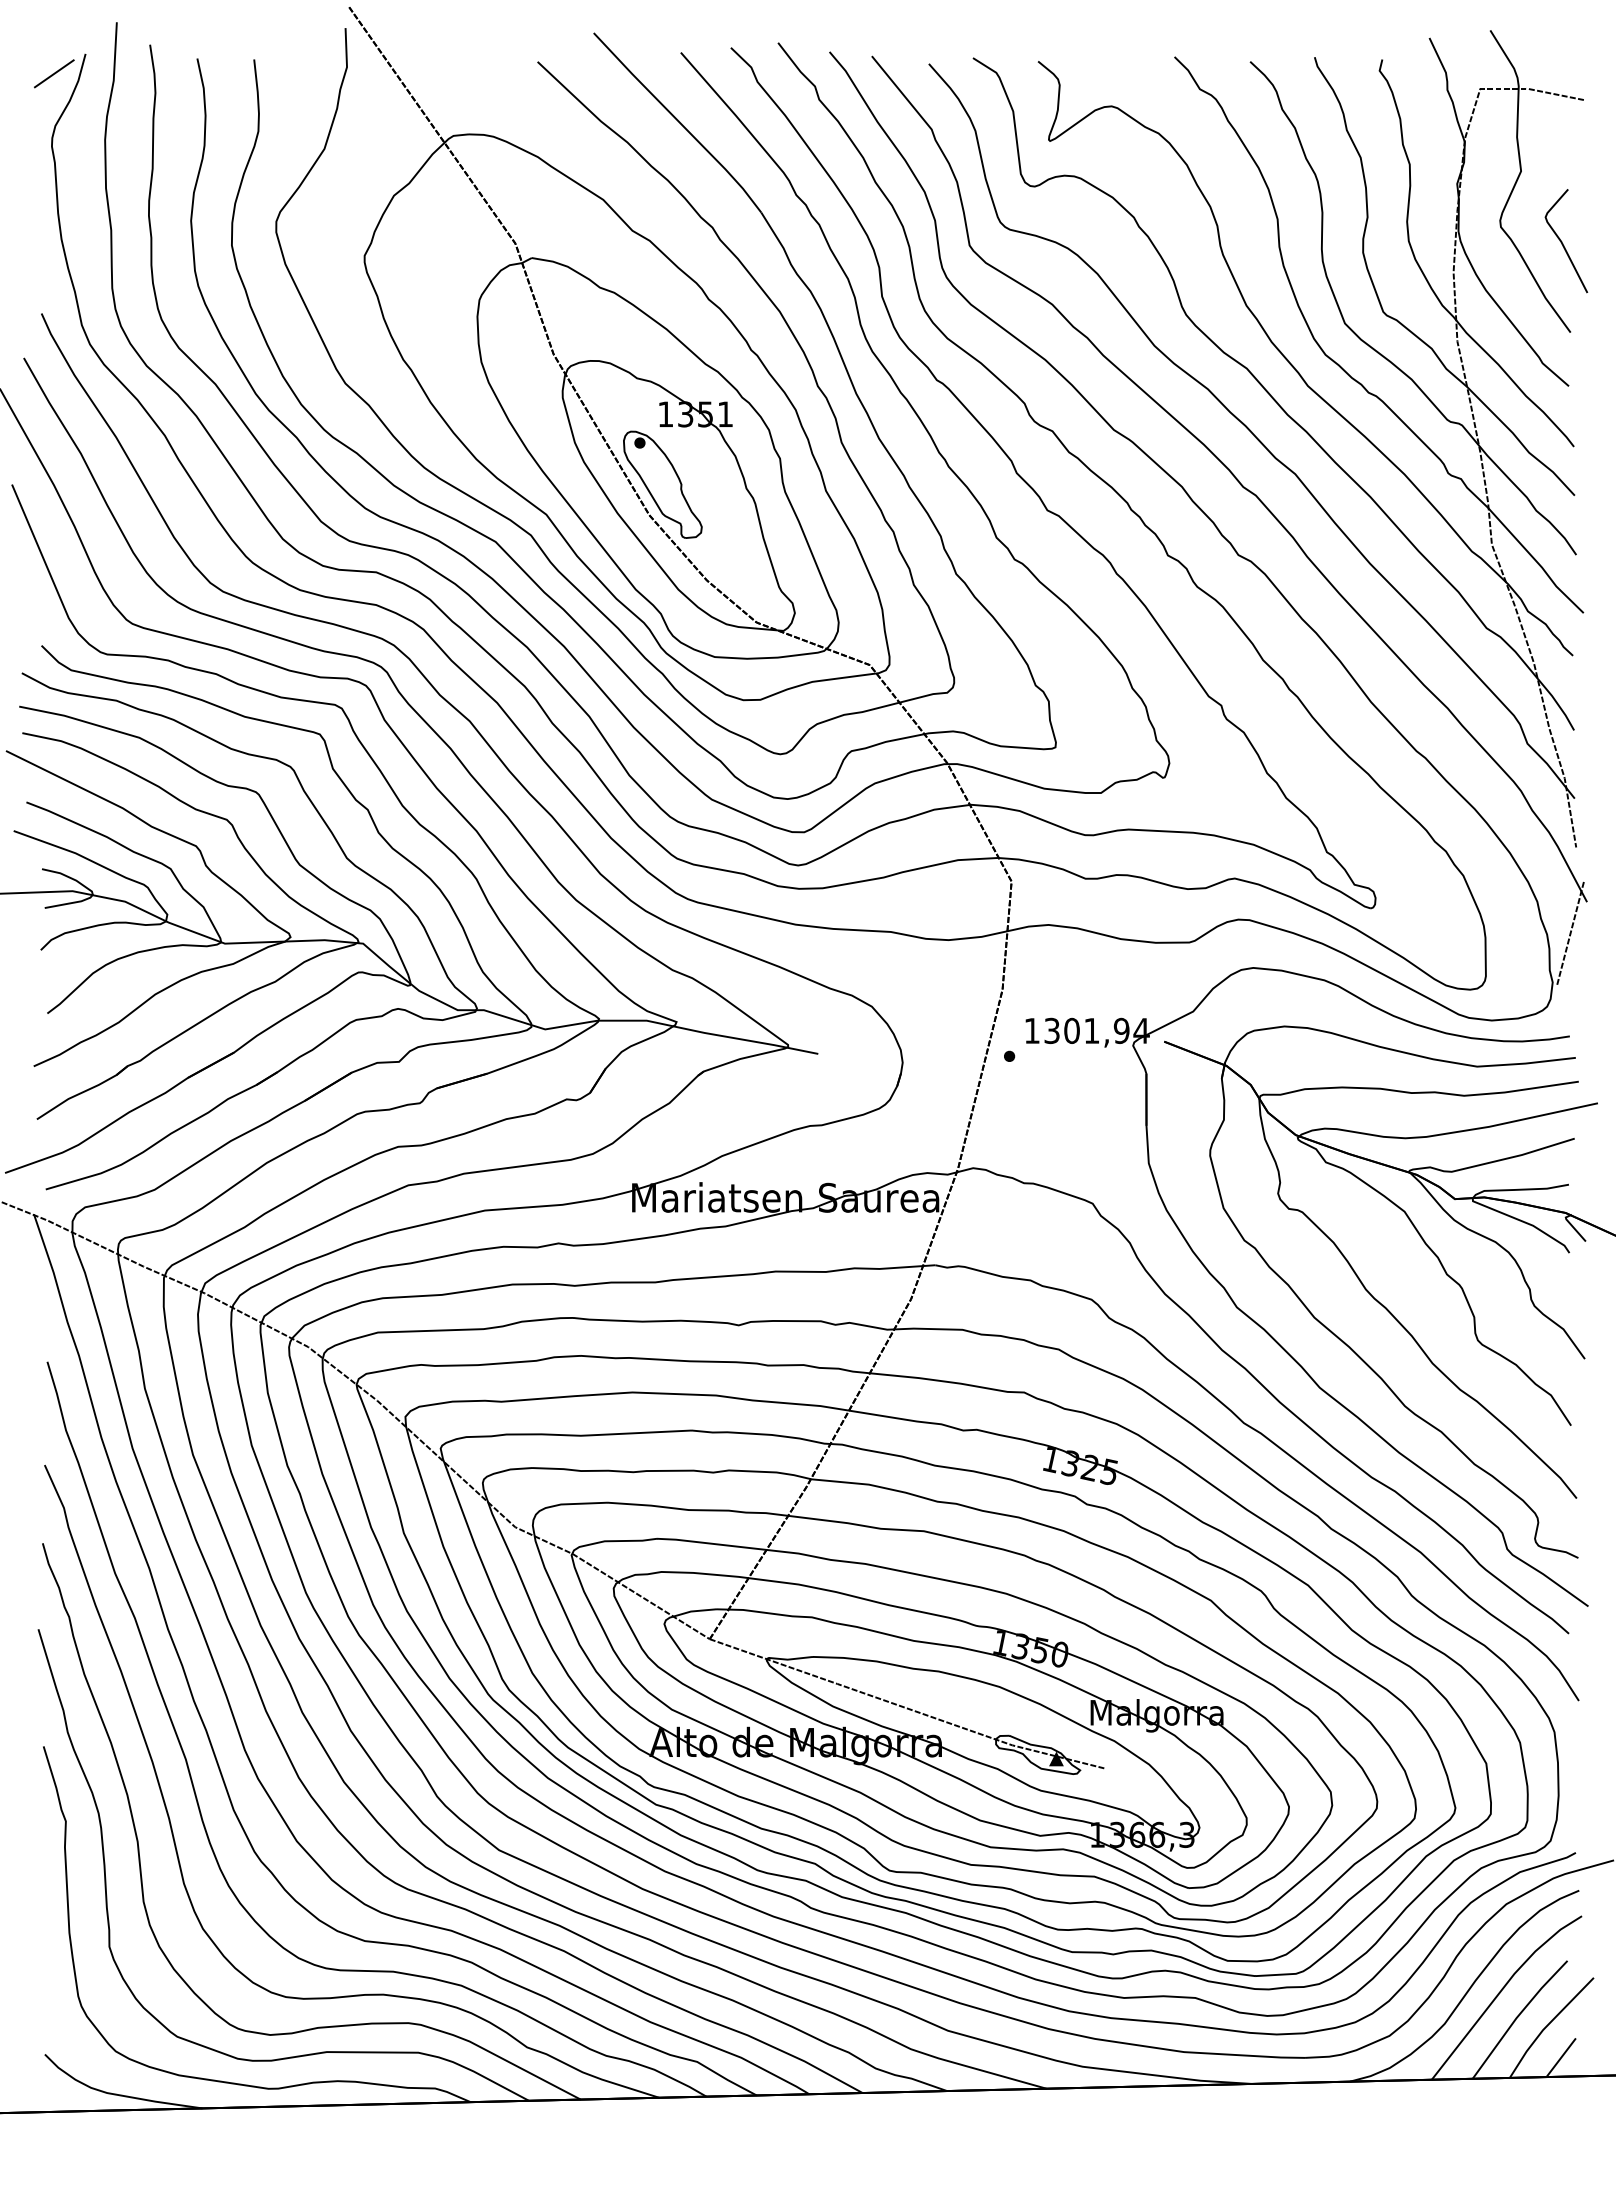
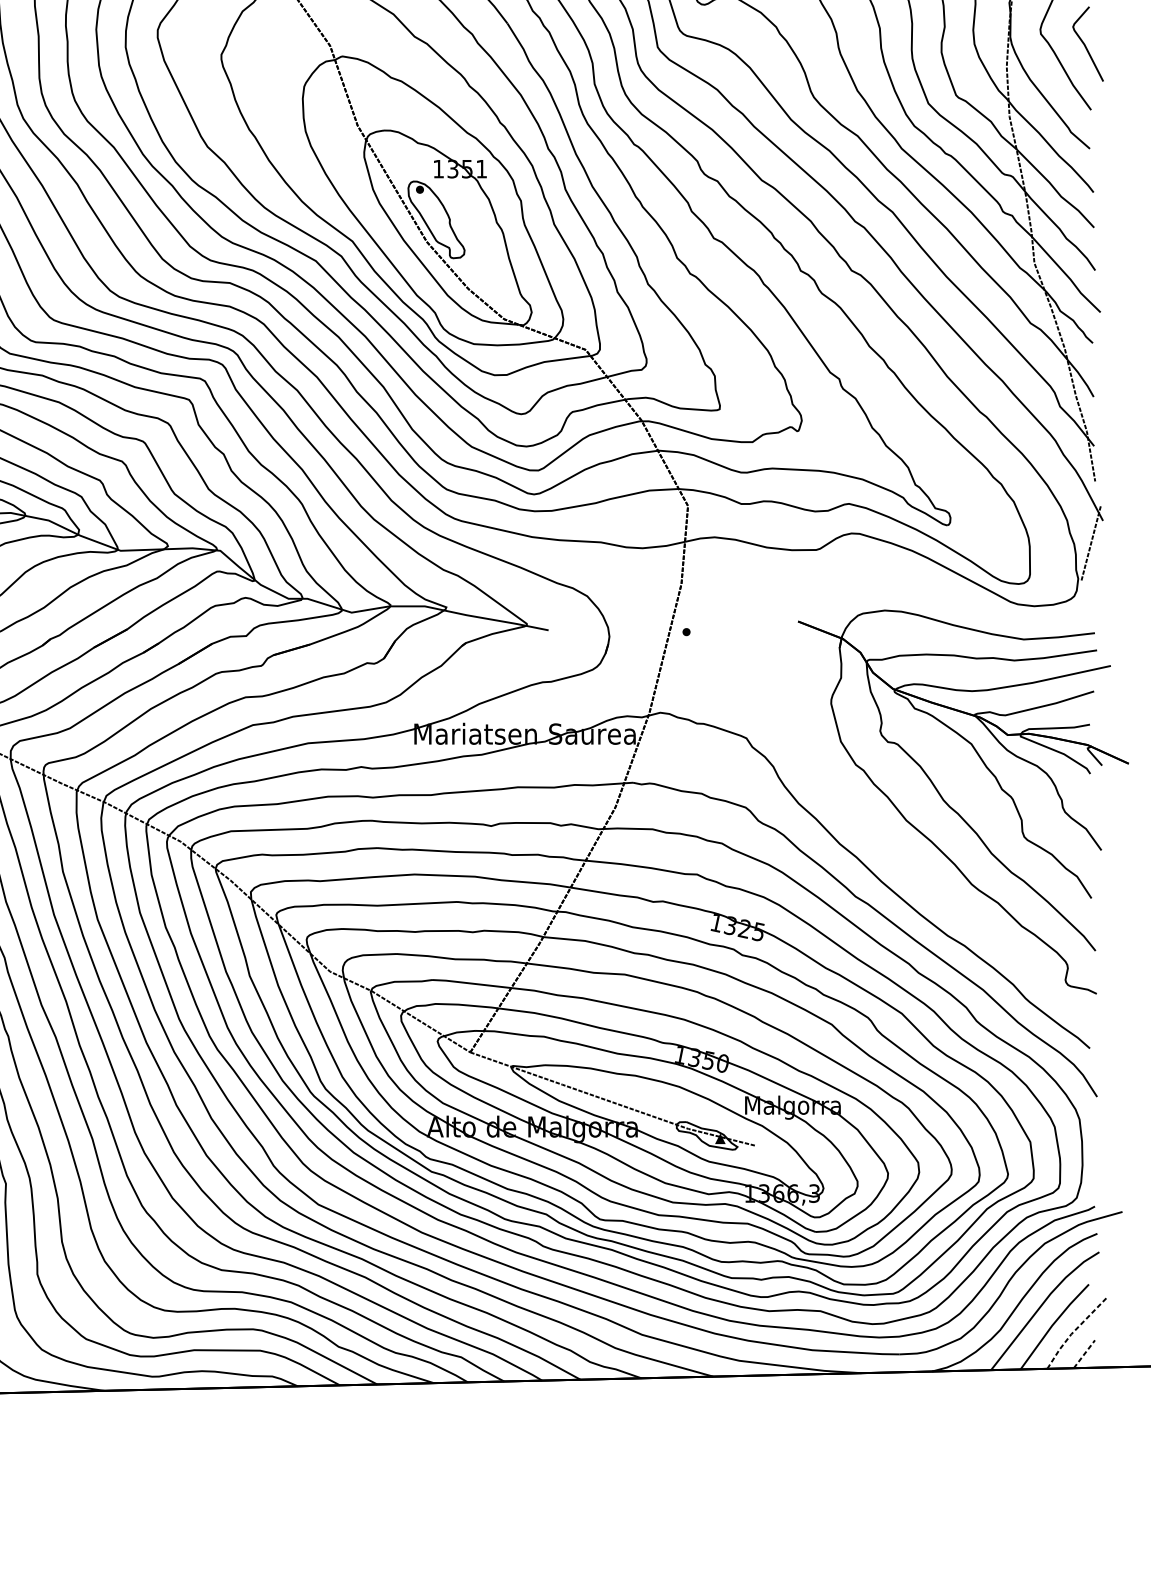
part: (1264, 1328) -> (870, 828), removed
line: (1547, 2025) -> (1074, 1331), solid -> dashed
line: (1560, 2058) -> (1083, 1354), solid -> dashed

